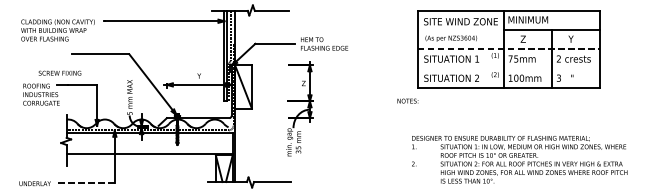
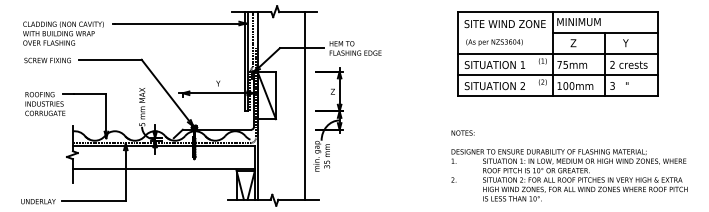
line: (509, 49) -> (558, 54), dashed -> solid
line: (508, 68) -> (557, 75), added
text: (59, 73) -> (47, 60), moved
line: (277, 96) -> (304, 105), added
text: (407, 100) -> (462, 132), moved
line: (85, 182) -> (93, 200), dashed -> solid

